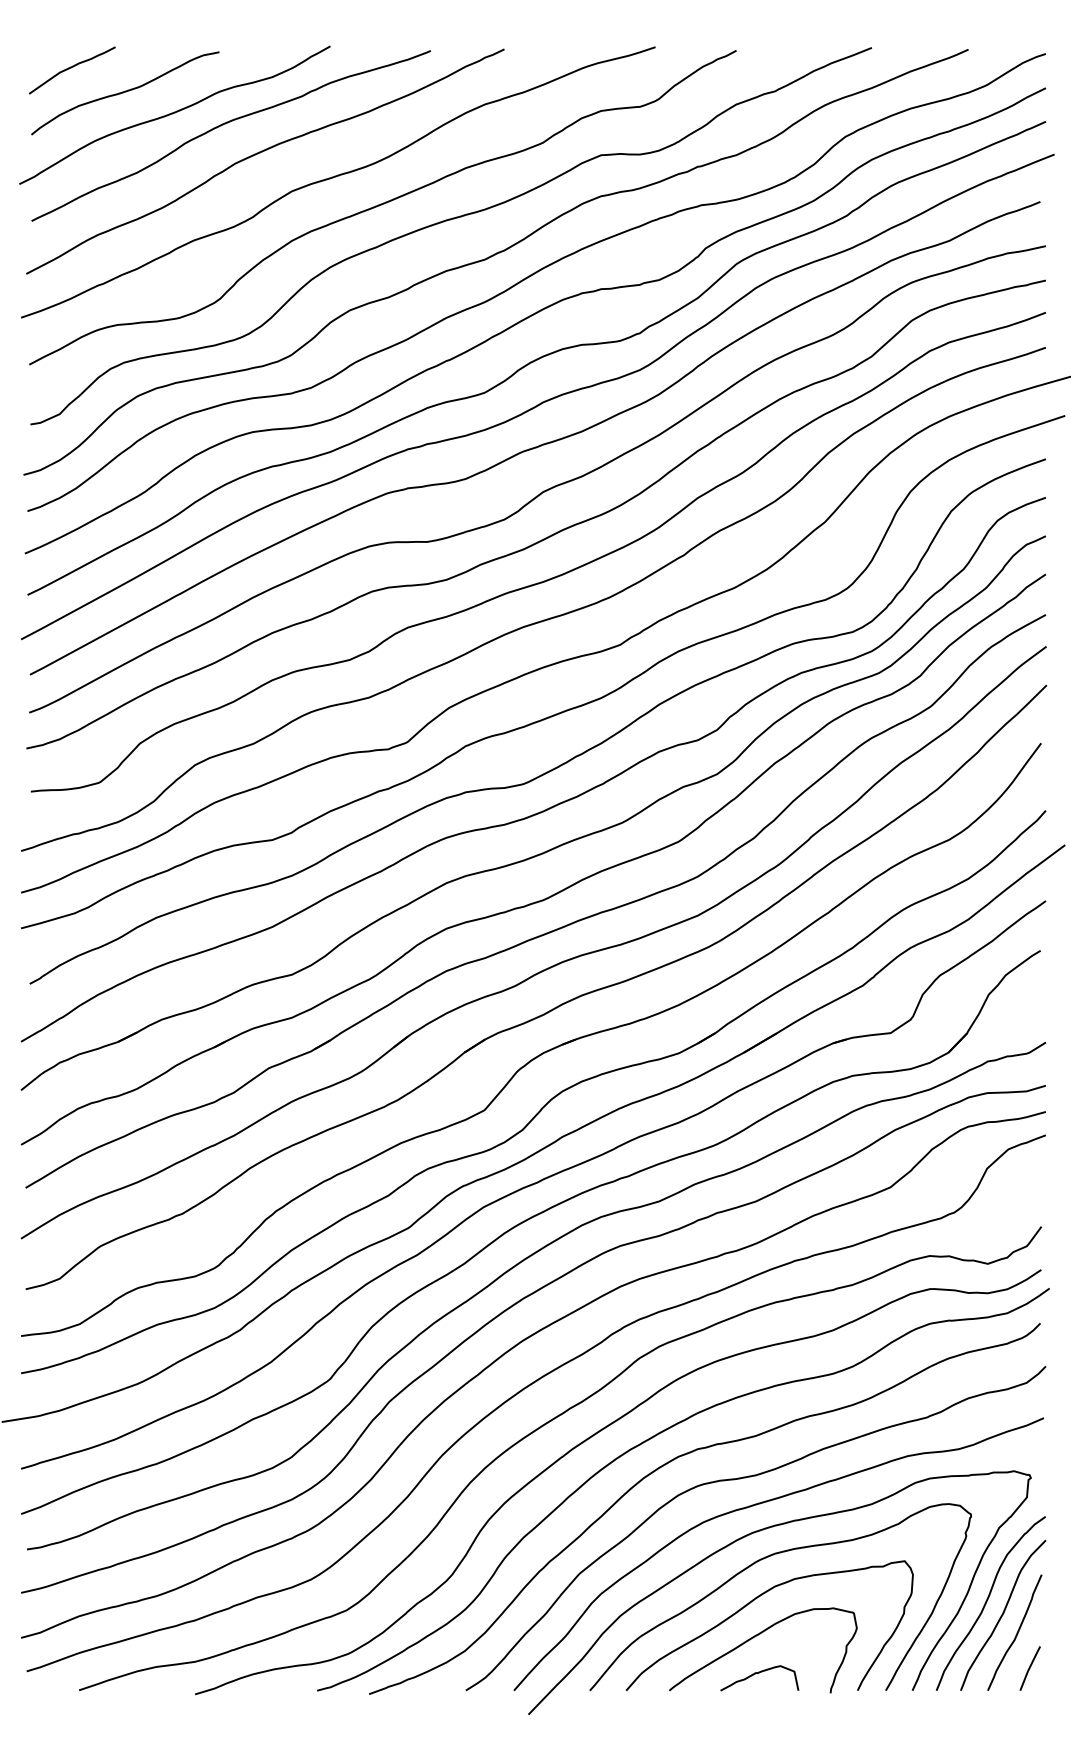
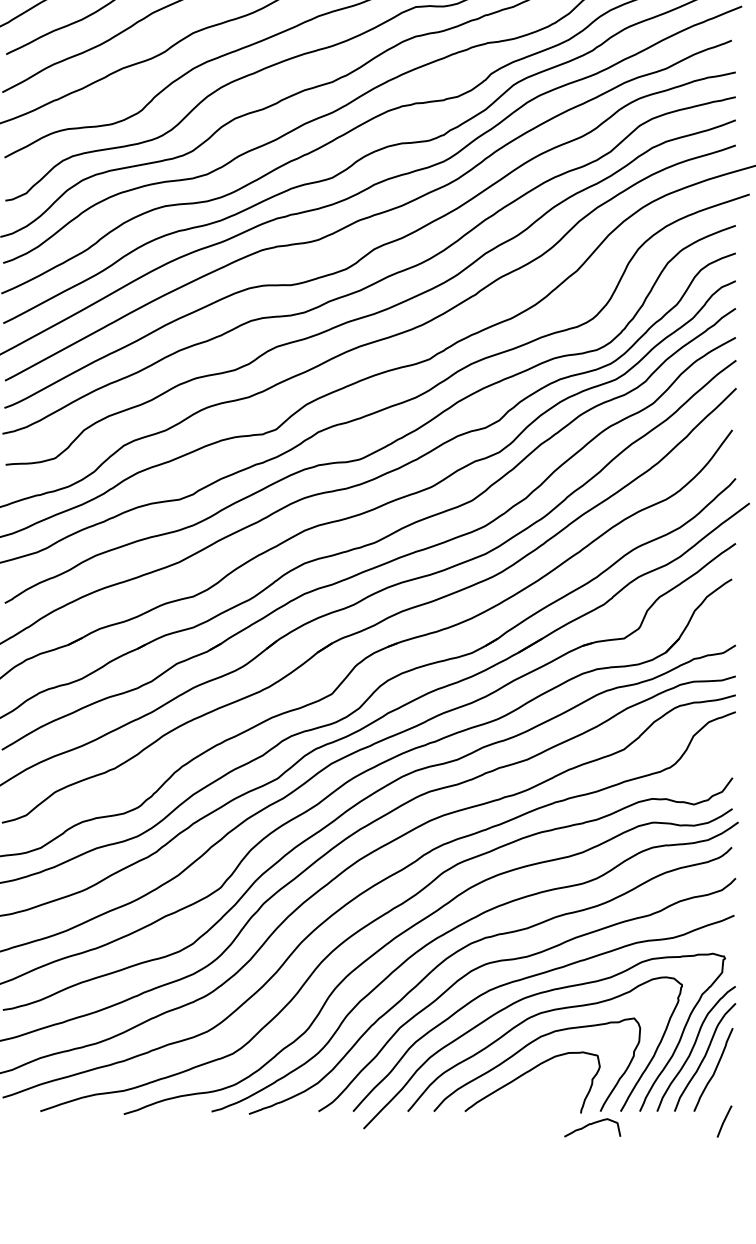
line: (1029, 1668) -> (724, 1121), moved
curve: (759, 1673) -> (592, 1124), moved

